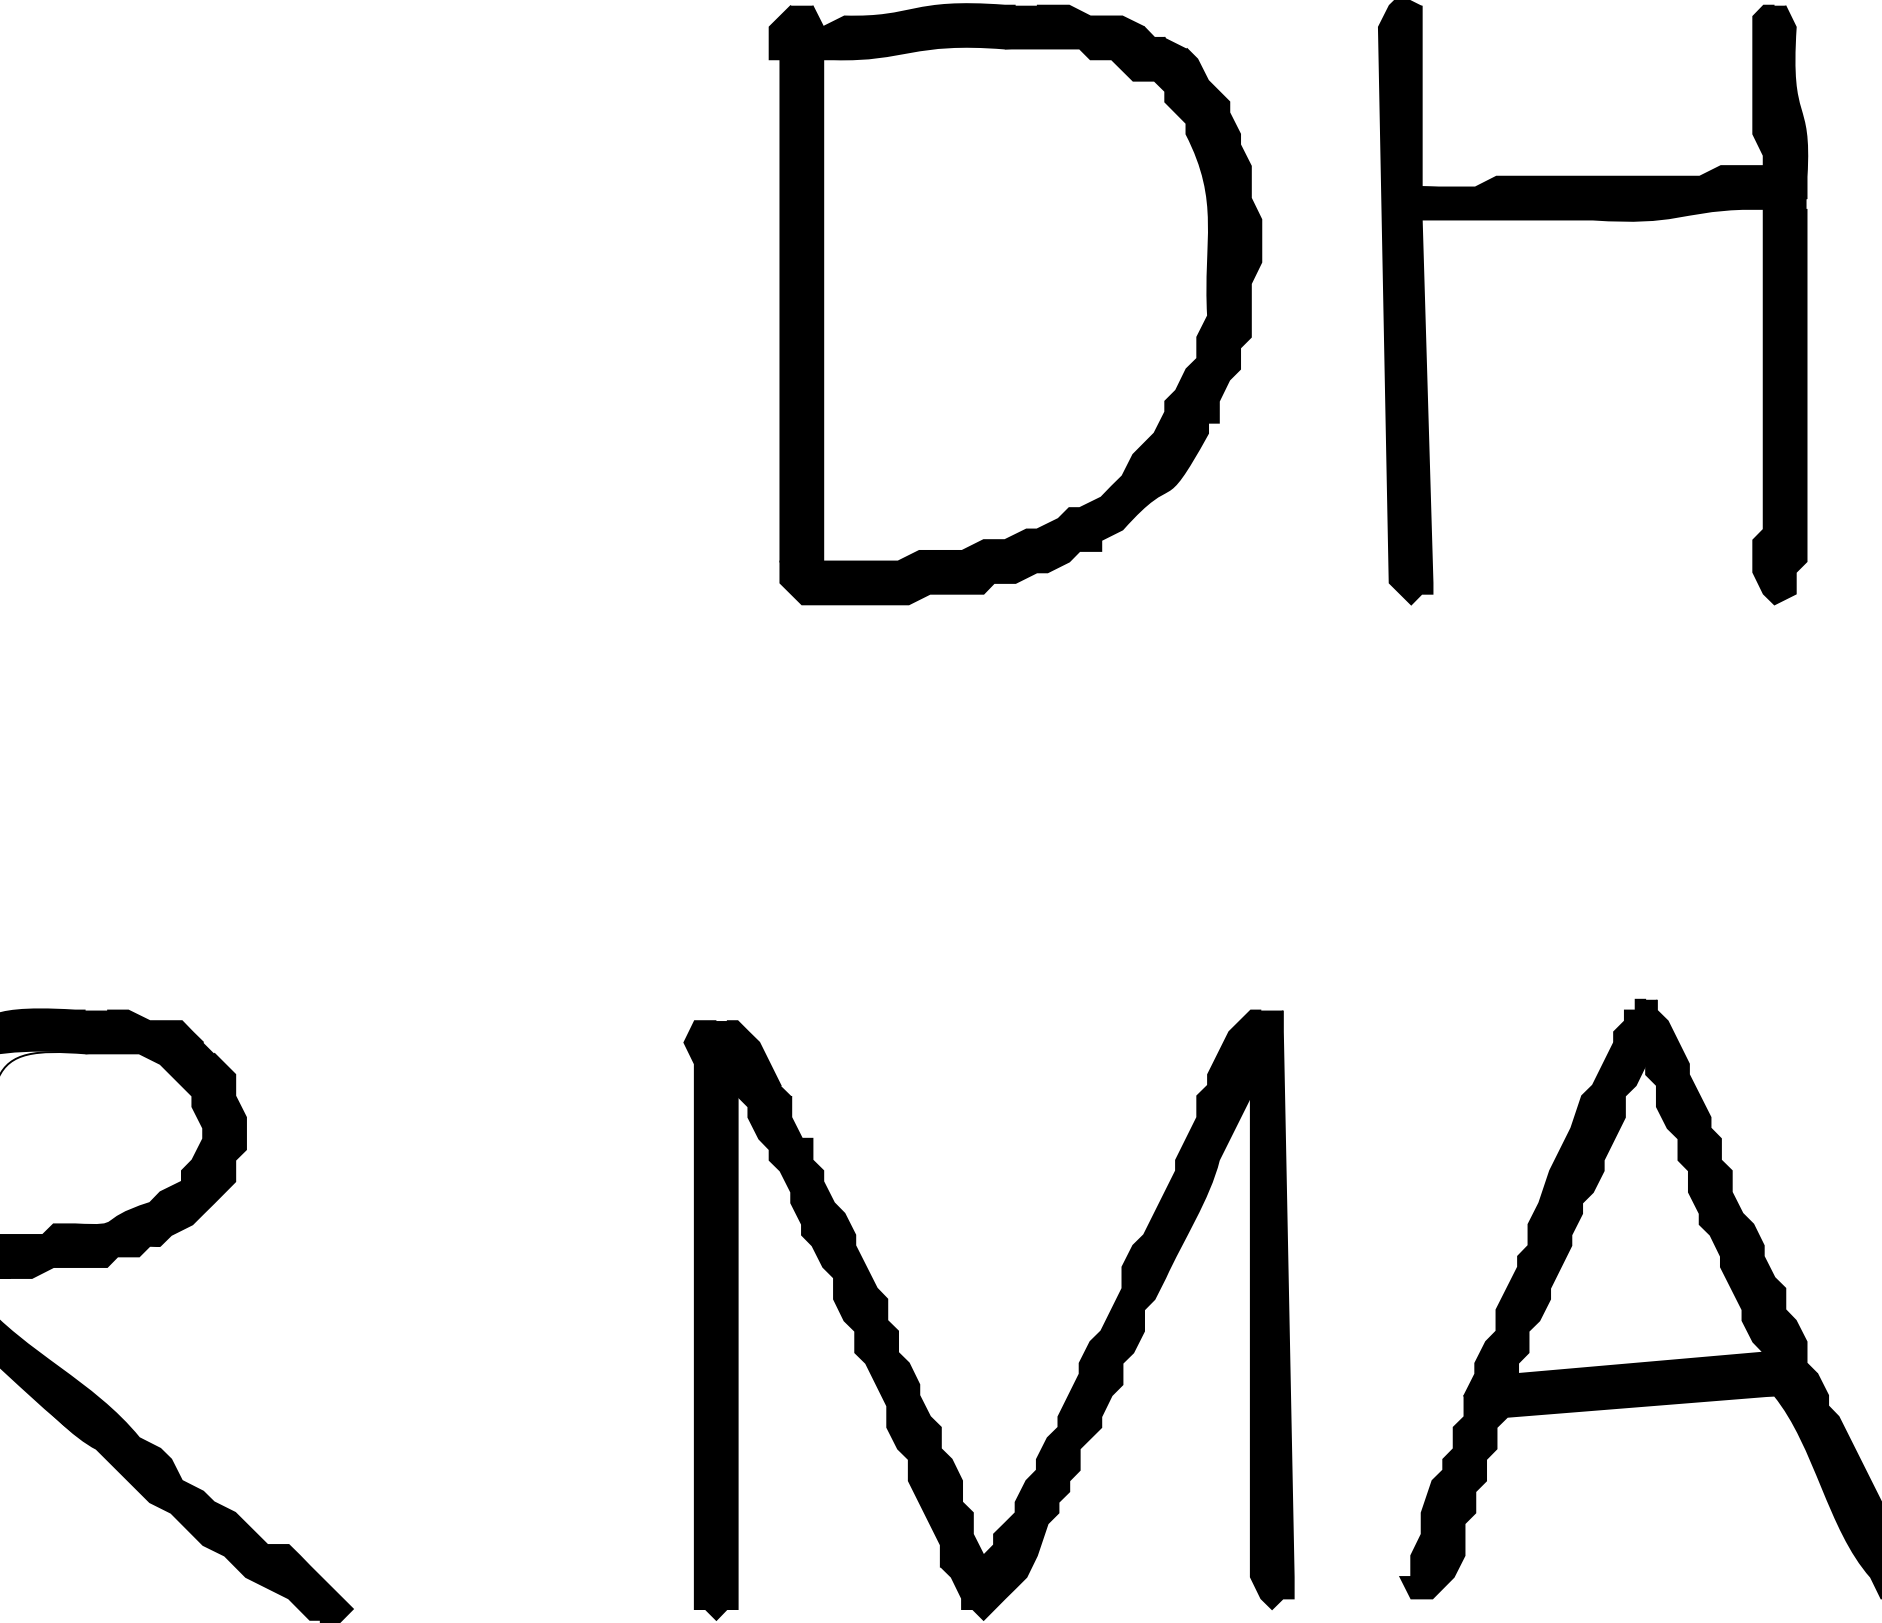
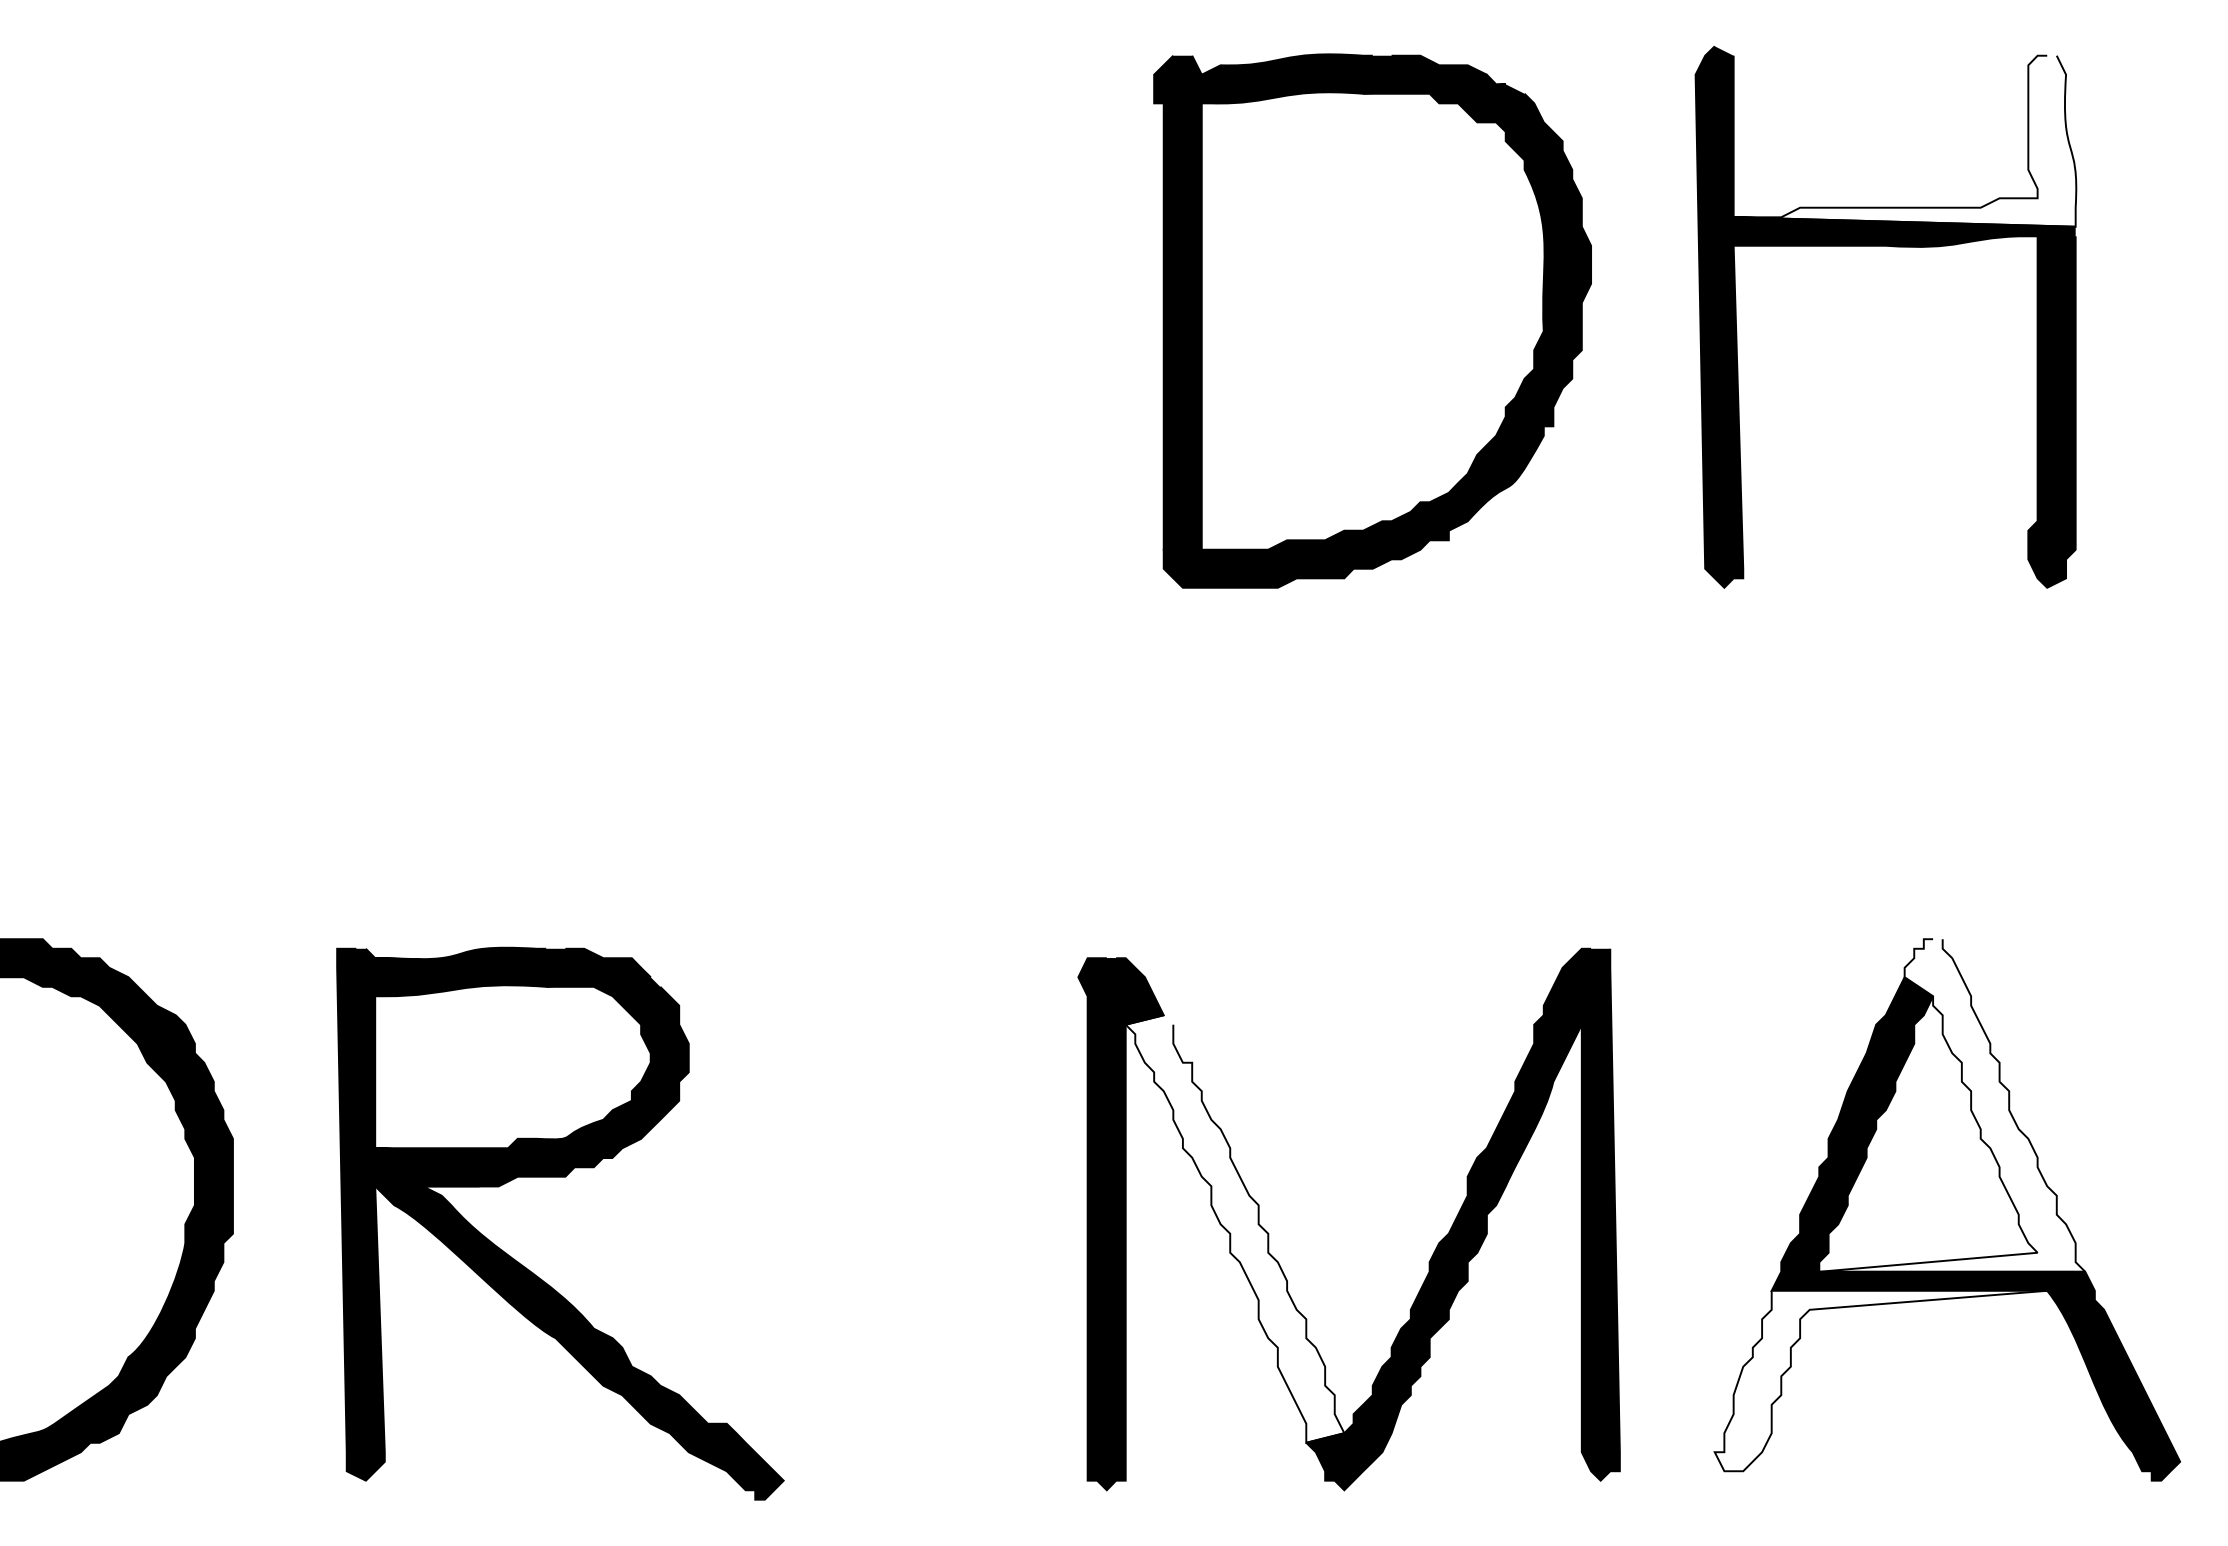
fill: (1613, 101) -> (1904, 140), removed
fill: (1667, 1186) -> (1952, 1105), removed
fill: (860, 1325) -> (1234, 1228), removed
fill: (1586, 1496) -> (1880, 1380), removed

